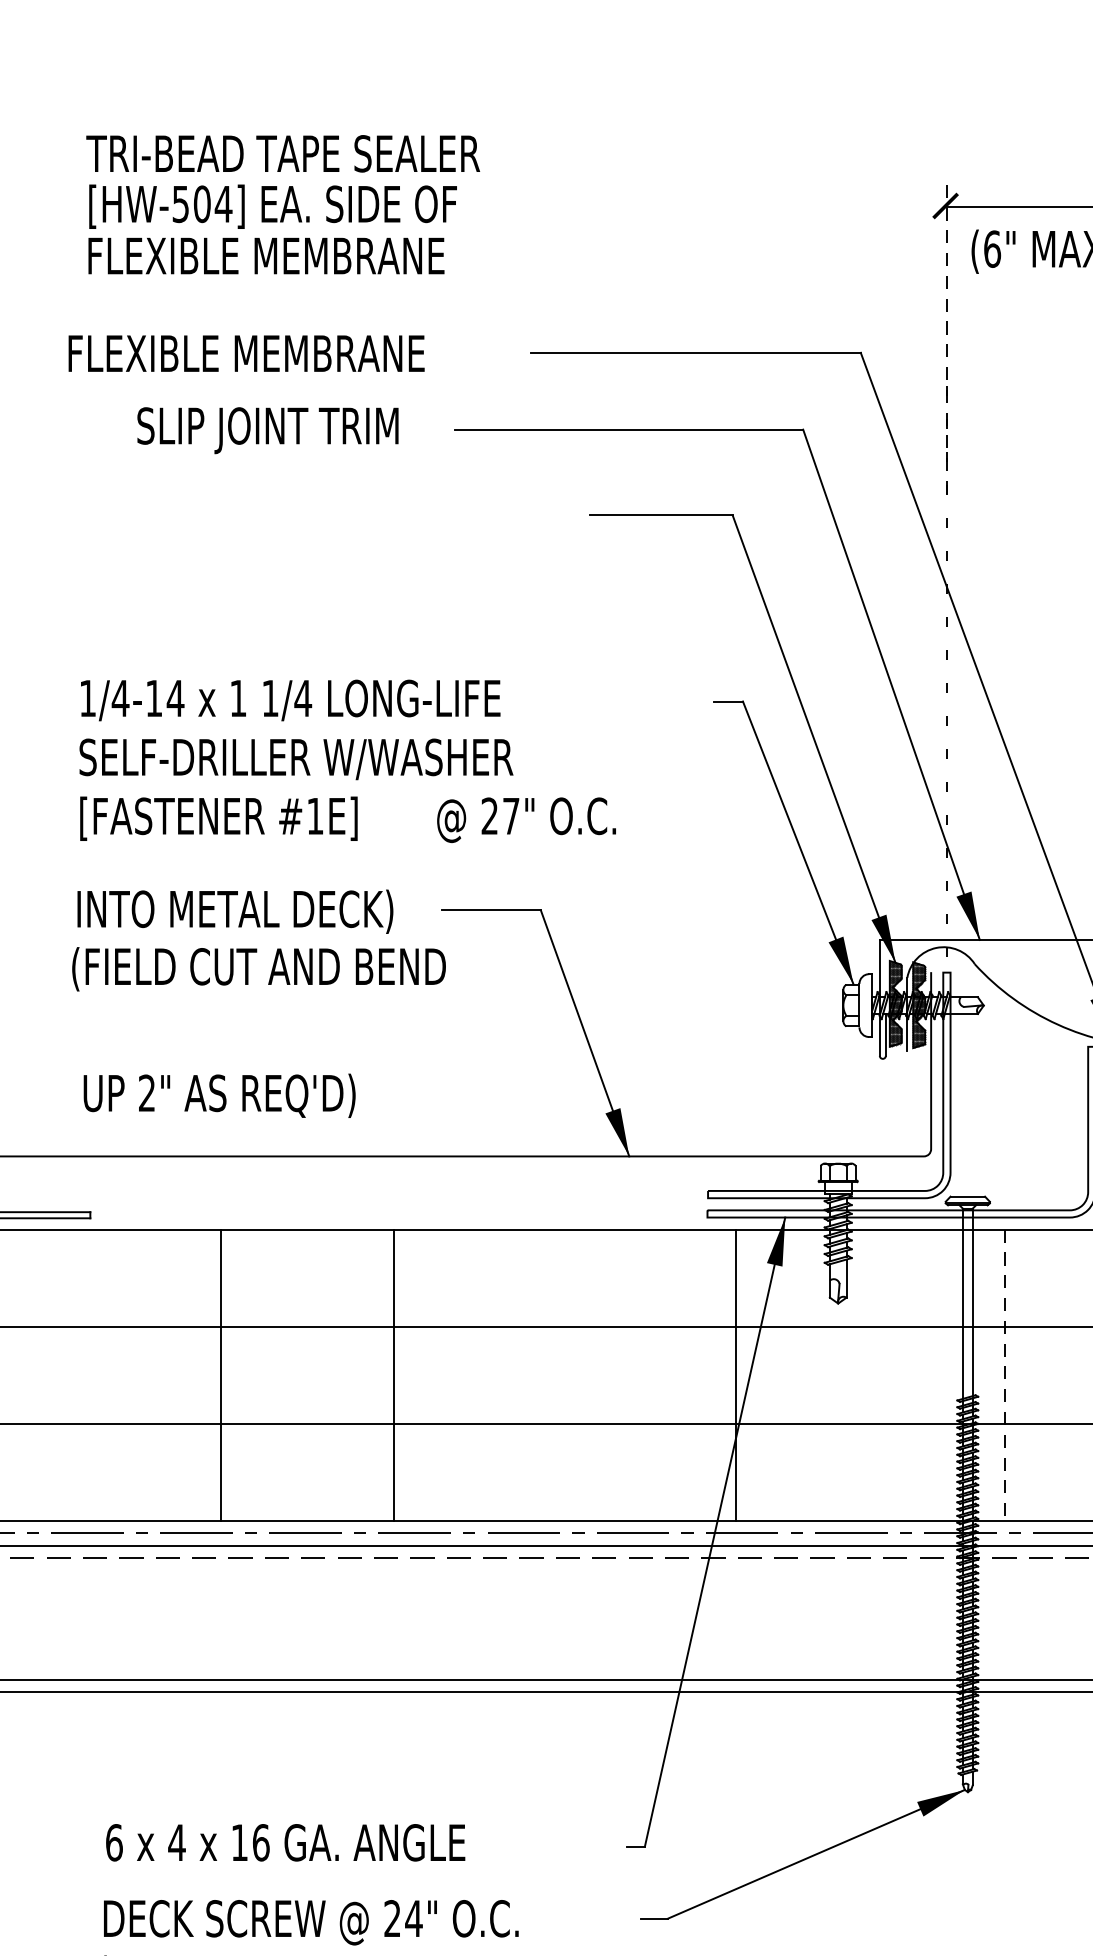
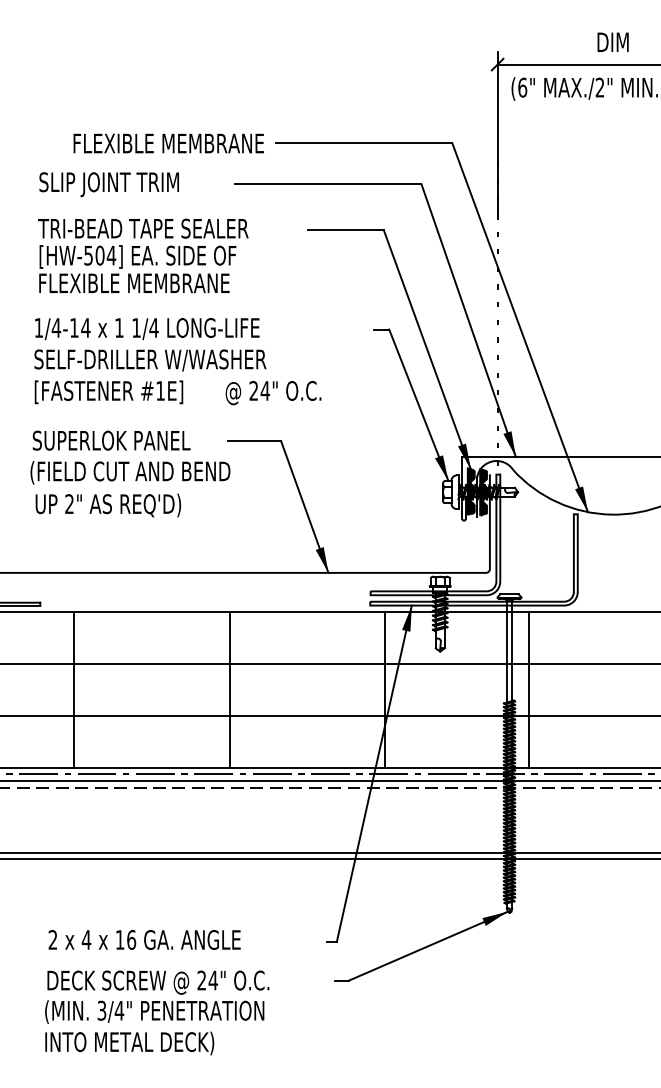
text: (283, 203) -> (143, 255), moved
line: (947, 336) -> (498, 134), dashed -> solid
text: (246, 353) -> (168, 143), moved
text: (266, 430) -> (108, 184), moved
text: (511, 815) -> (265, 390), 27" -> 24"
text: (234, 910) -> (117, 441), INTO METAL DECK) -> SUPERLOK PANEL
text: (219, 1095) -> (108, 505), moved
line: (221, 1374) -> (74, 689), moved
line: (393, 1374) -> (229, 689), moved
line: (1005, 1374) -> (529, 689), dashed -> solid
text: (113, 1841) -> (52, 939), 6 -> 2

